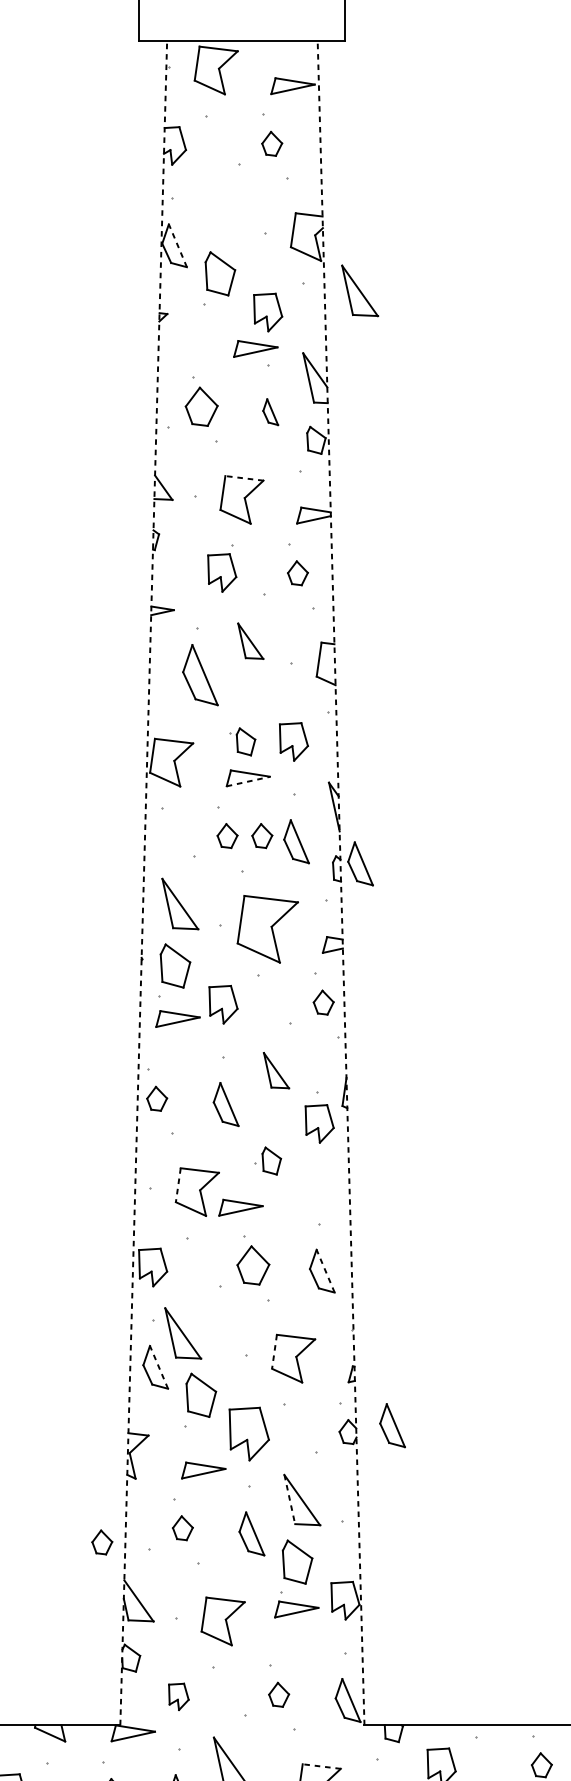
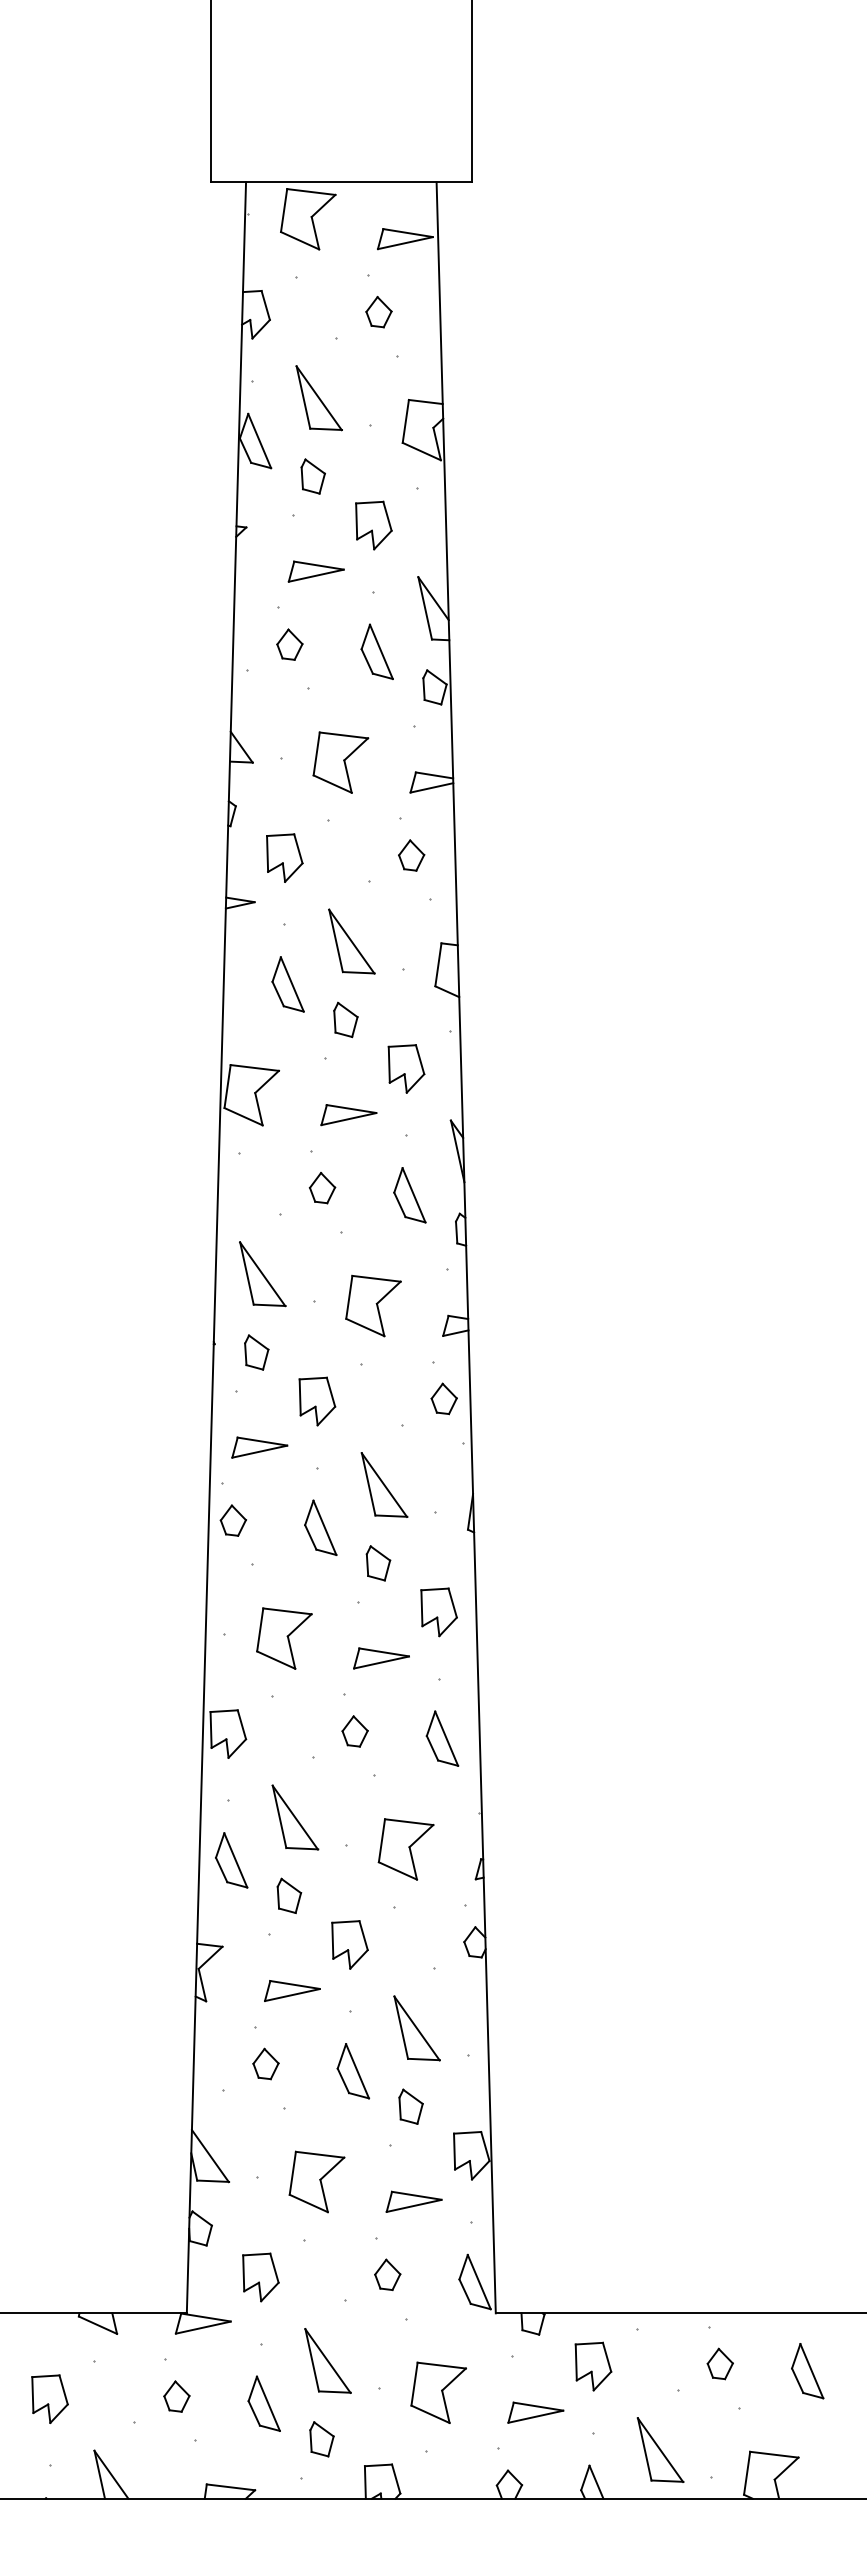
line: (177, 245) -> (259, 440), dashed -> solid
part: (219, 273) -> (312, 476), size x0.62
part: (359, 291) -> (318, 398), moved
part: (255, 348) -> (315, 571), moved
part: (201, 406) -> (289, 644), size x0.62
part: (270, 412) -> (376, 651), size x1.67
line: (244, 478) -> (343, 735), dashed -> solid
part: (222, 572) -> (284, 857), moved
part: (250, 641) -> (351, 941), size x1.43
part: (199, 675) -> (287, 984), size x0.71
part: (245, 741) -> (345, 1019), moved
line: (248, 781) -> (349, 1119), dashed -> solid
part: (262, 836) -> (366, 1188), removed
part: (360, 864) -> (490, 1223), removed
line: (143, 883) -> (216, 1247), dashed -> solid
line: (341, 883) -> (466, 1247), dashed -> solid
part: (267, 928) -> (373, 1305), size x0.71
part: (175, 965) -> (256, 1352), size x0.62
part: (177, 1018) -> (259, 1447), moved
part: (276, 1070) -> (384, 1484), size x1.43
part: (319, 1124) -> (438, 1612), moved
part: (271, 1161) -> (378, 1563), moved
line: (178, 1184) -> (260, 1629), dashed -> solid
part: (240, 1207) -> (381, 1658), moved
part: (252, 1265) -> (354, 1731), size x0.62
line: (325, 1271) -> (446, 1738), dashed -> solid
part: (183, 1333) -> (295, 1817), moved
line: (274, 1351) -> (381, 1840), dashed -> solid
line: (158, 1366) -> (235, 1859), dashed -> solid
part: (201, 1395) -> (289, 1895), size x0.62
part: (392, 1425) -> (531, 1934), removed
part: (248, 1433) -> (349, 1944), size x0.71
line: (289, 1499) -> (401, 2027), dashed -> solid
part: (101, 1542) -> (163, 2081), removed
part: (297, 1561) -> (410, 2106), size x0.62
part: (296, 1609) -> (413, 2201), moved
part: (178, 1696) -> (260, 2277), size x1.43
line: (321, 1766) -> (441, 2365), dashed -> solid

